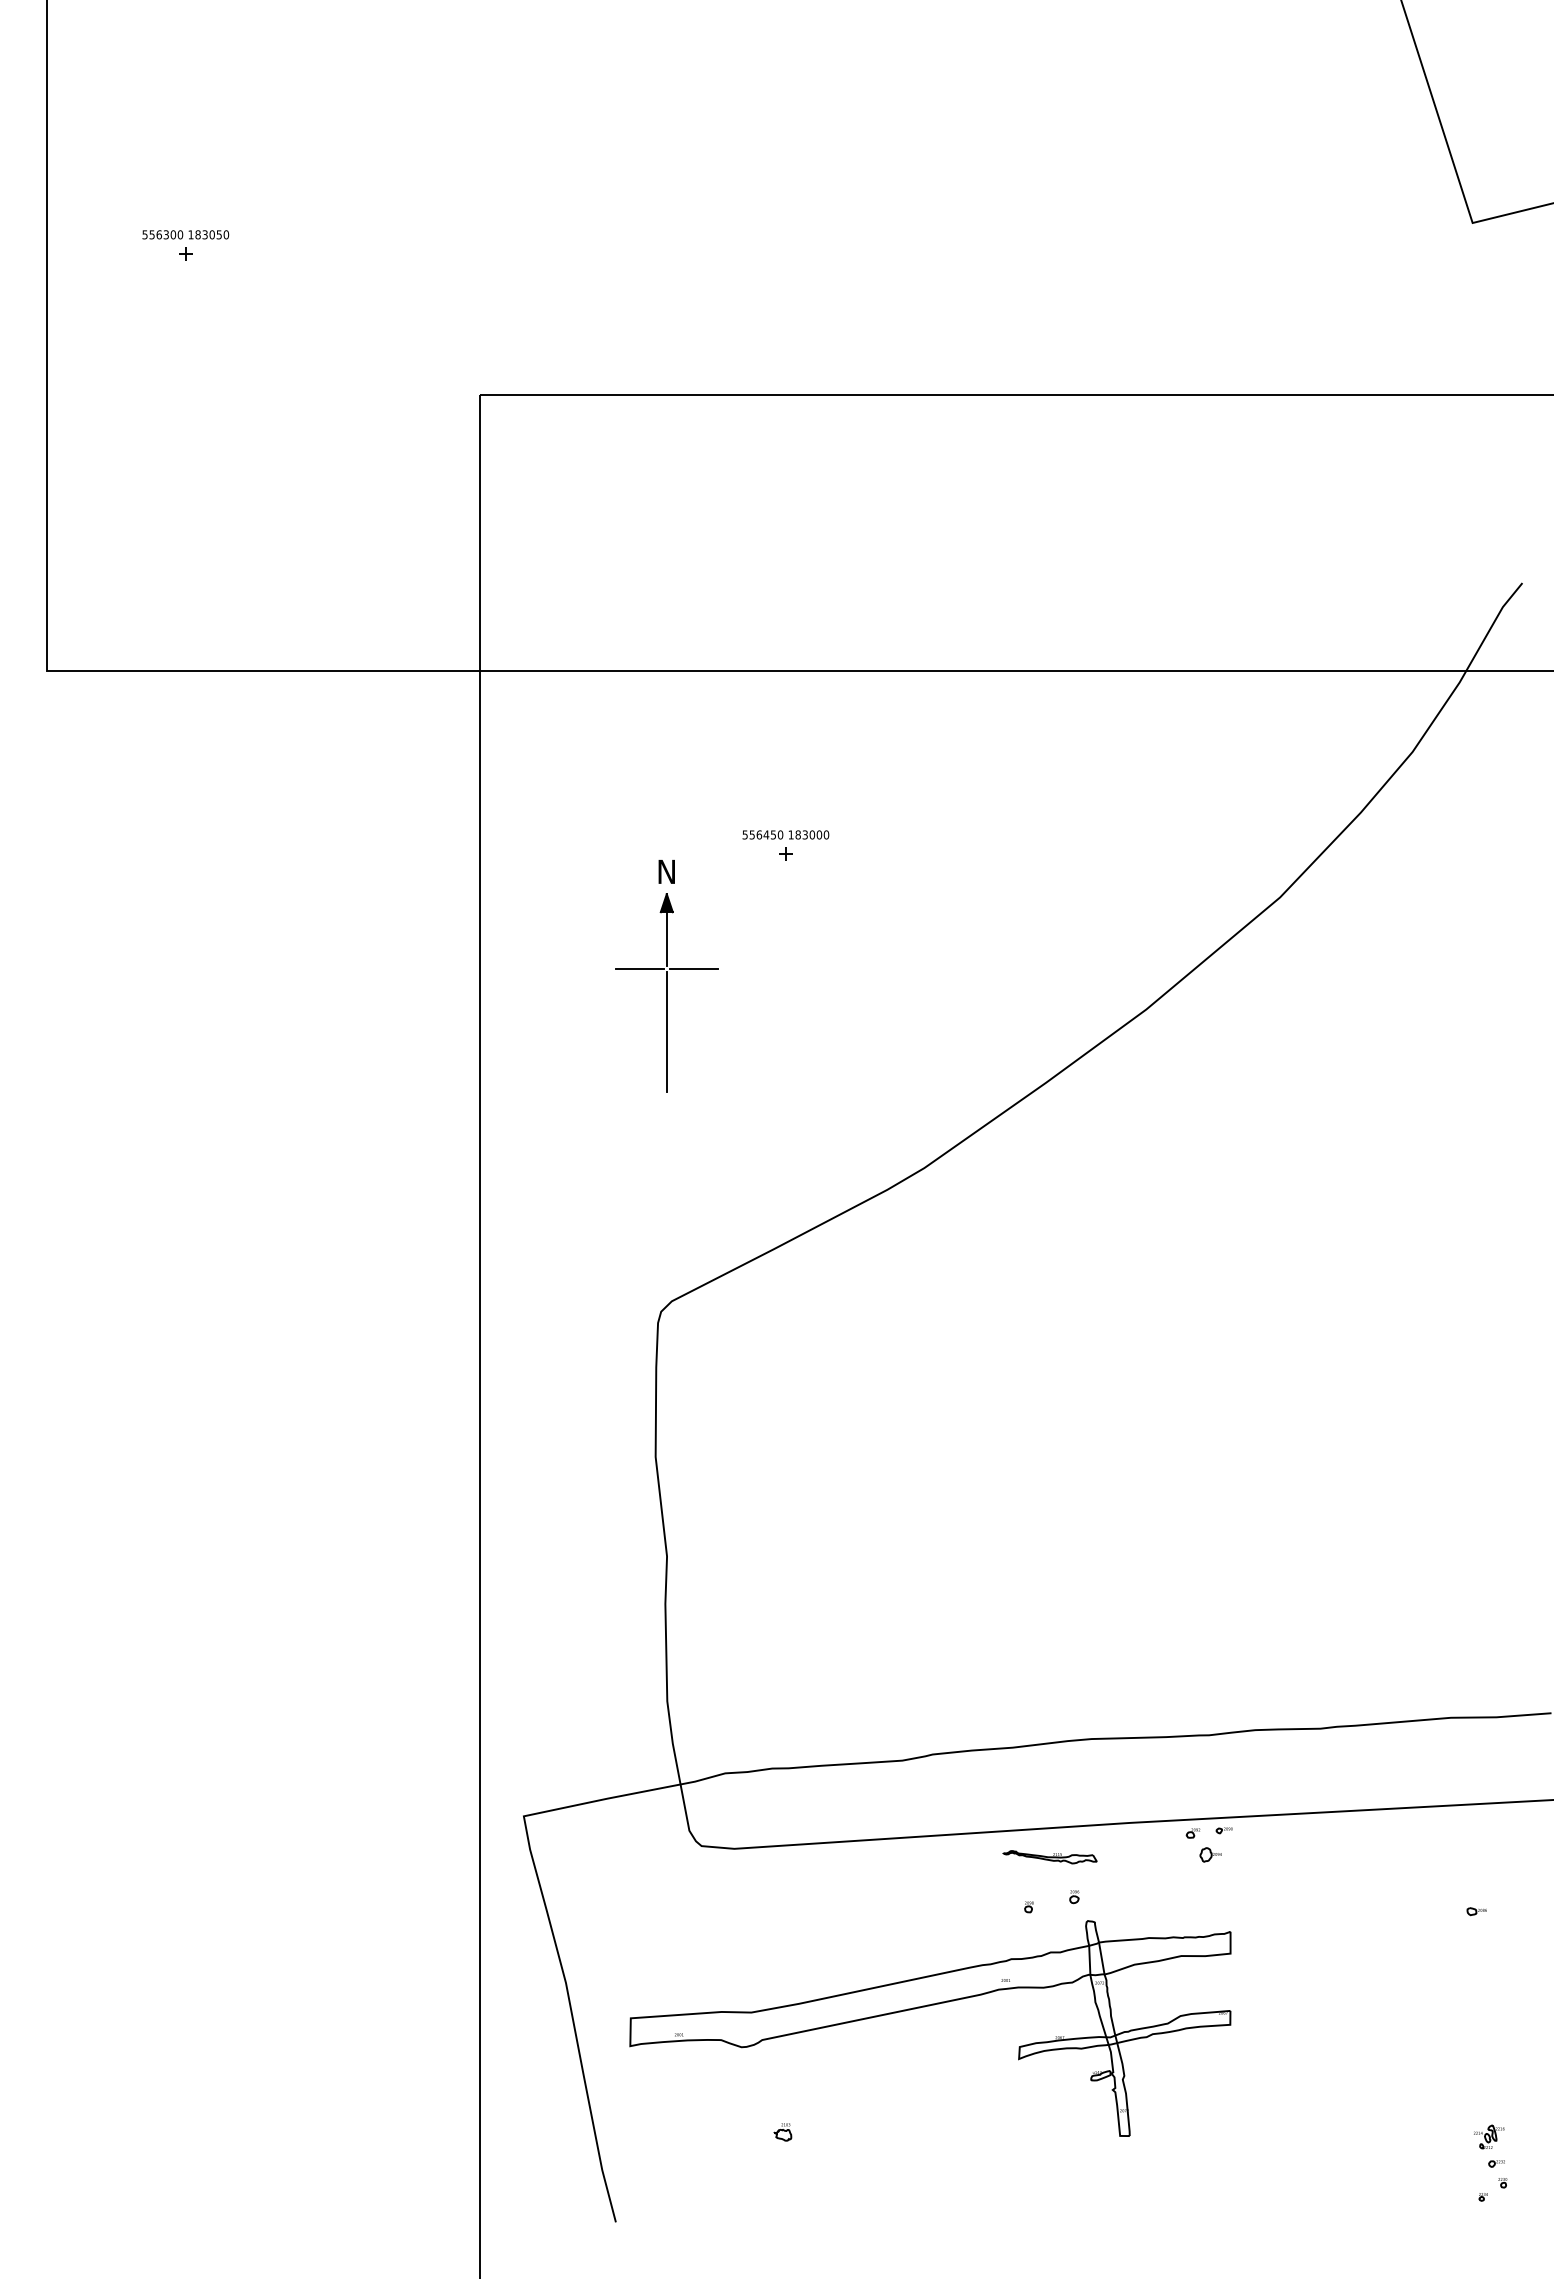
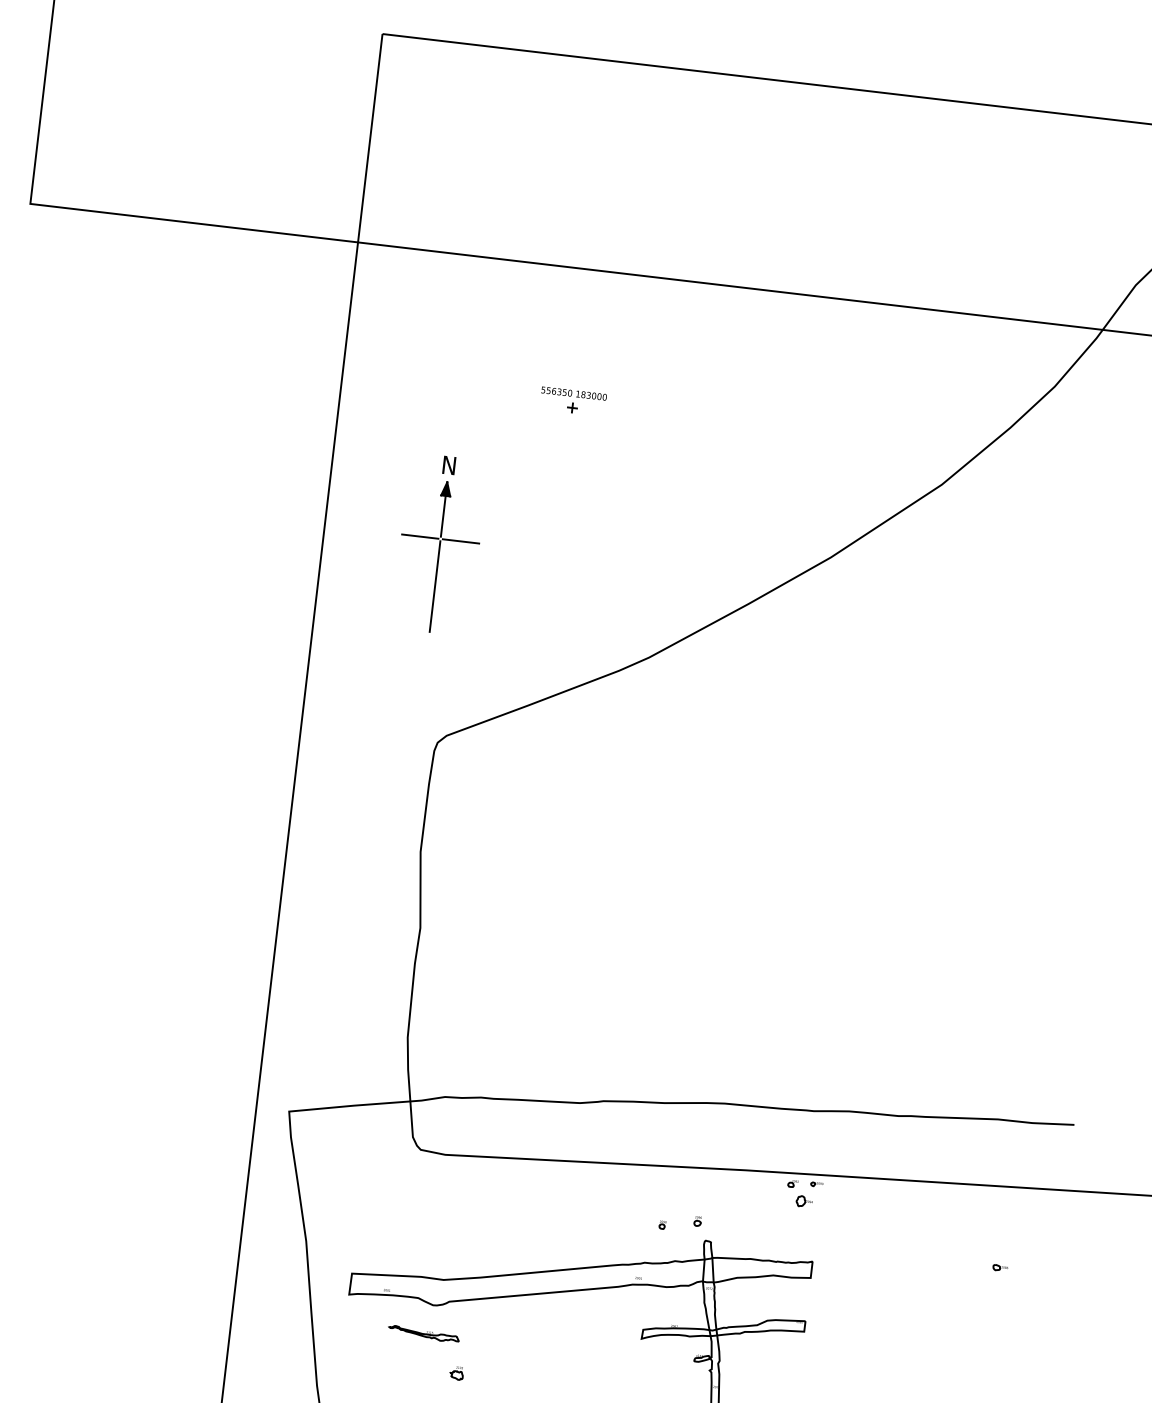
text: (766, 834) -> (559, 391), 556450 -> 556350
part: (666, 976) -> (439, 544), moved
part: (1049, 1857) -> (423, 1334), moved

